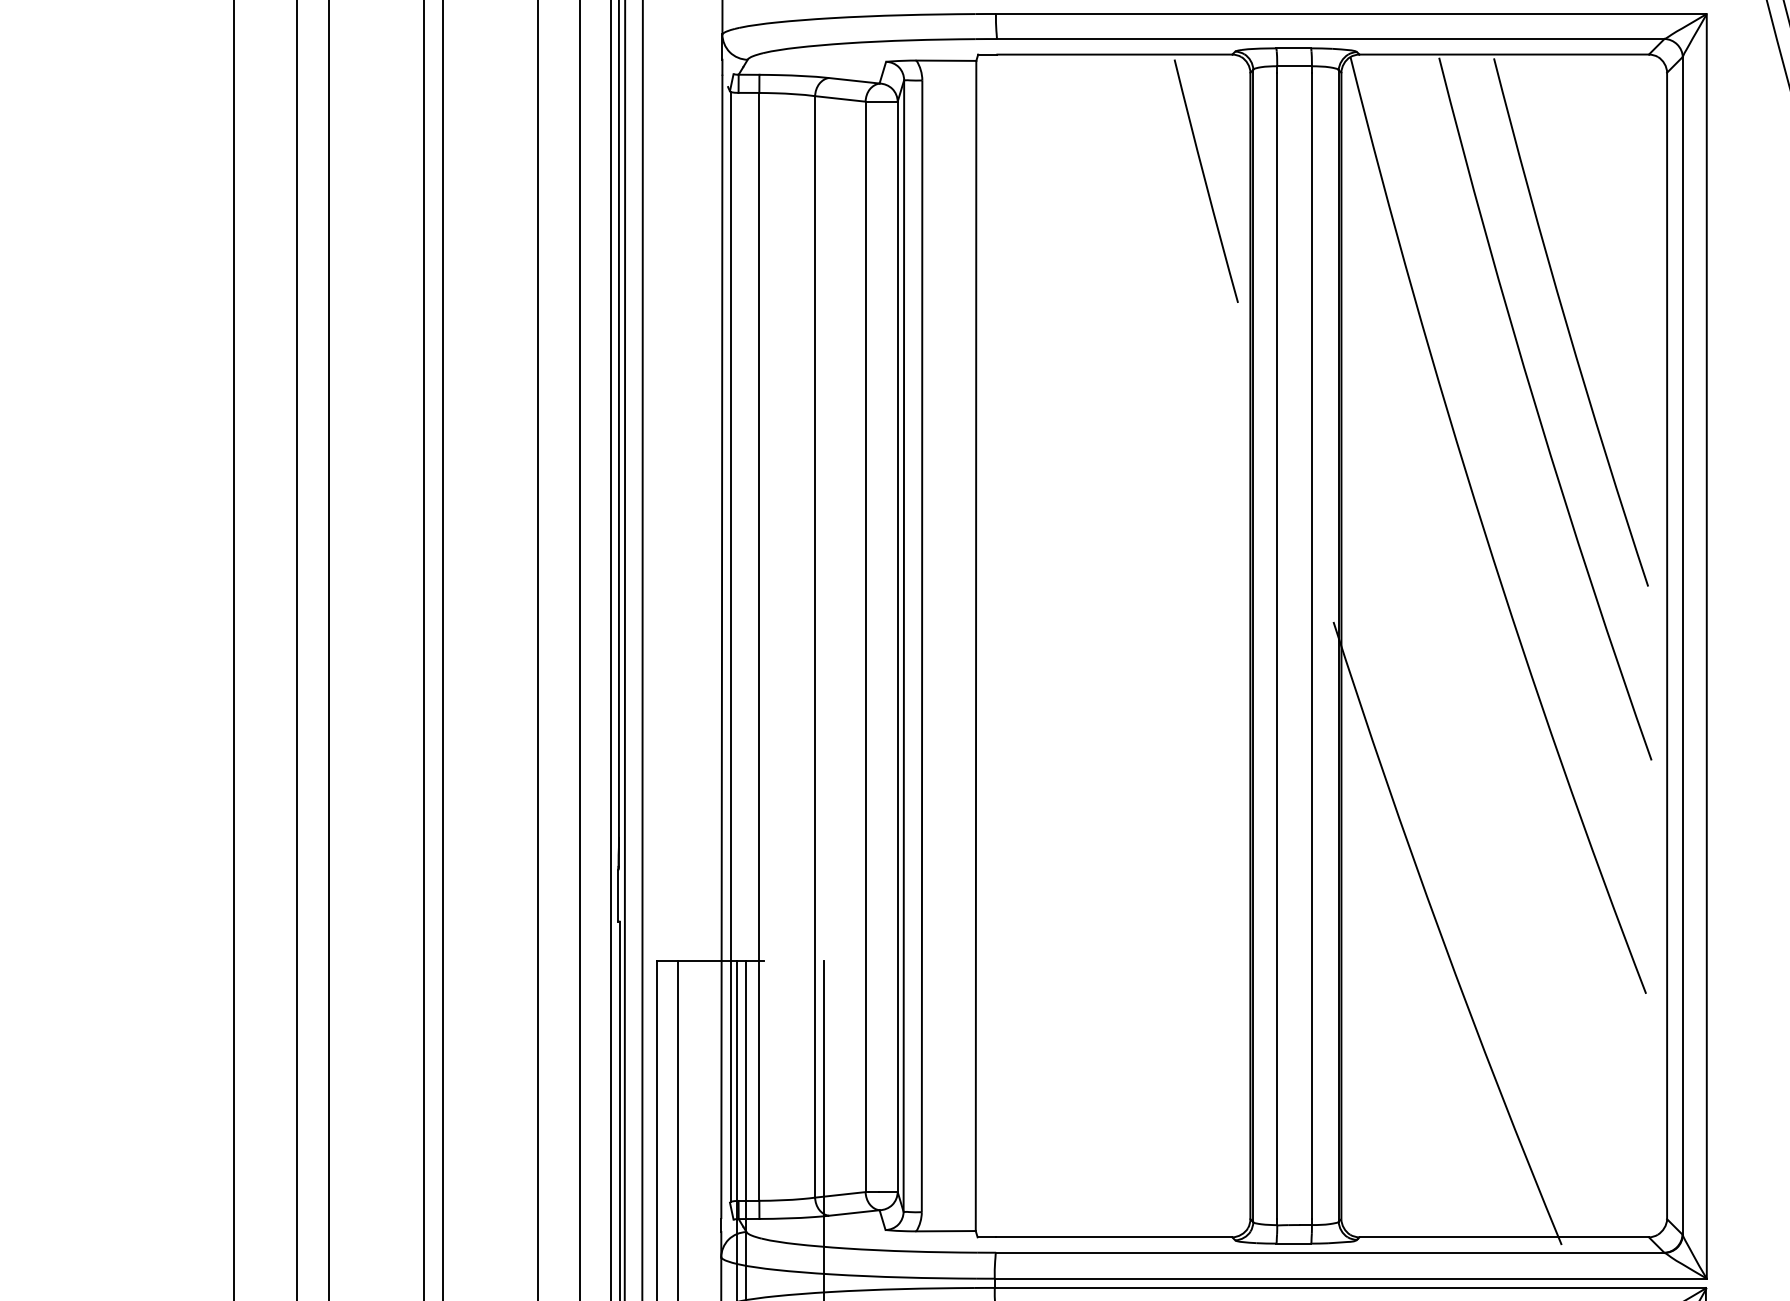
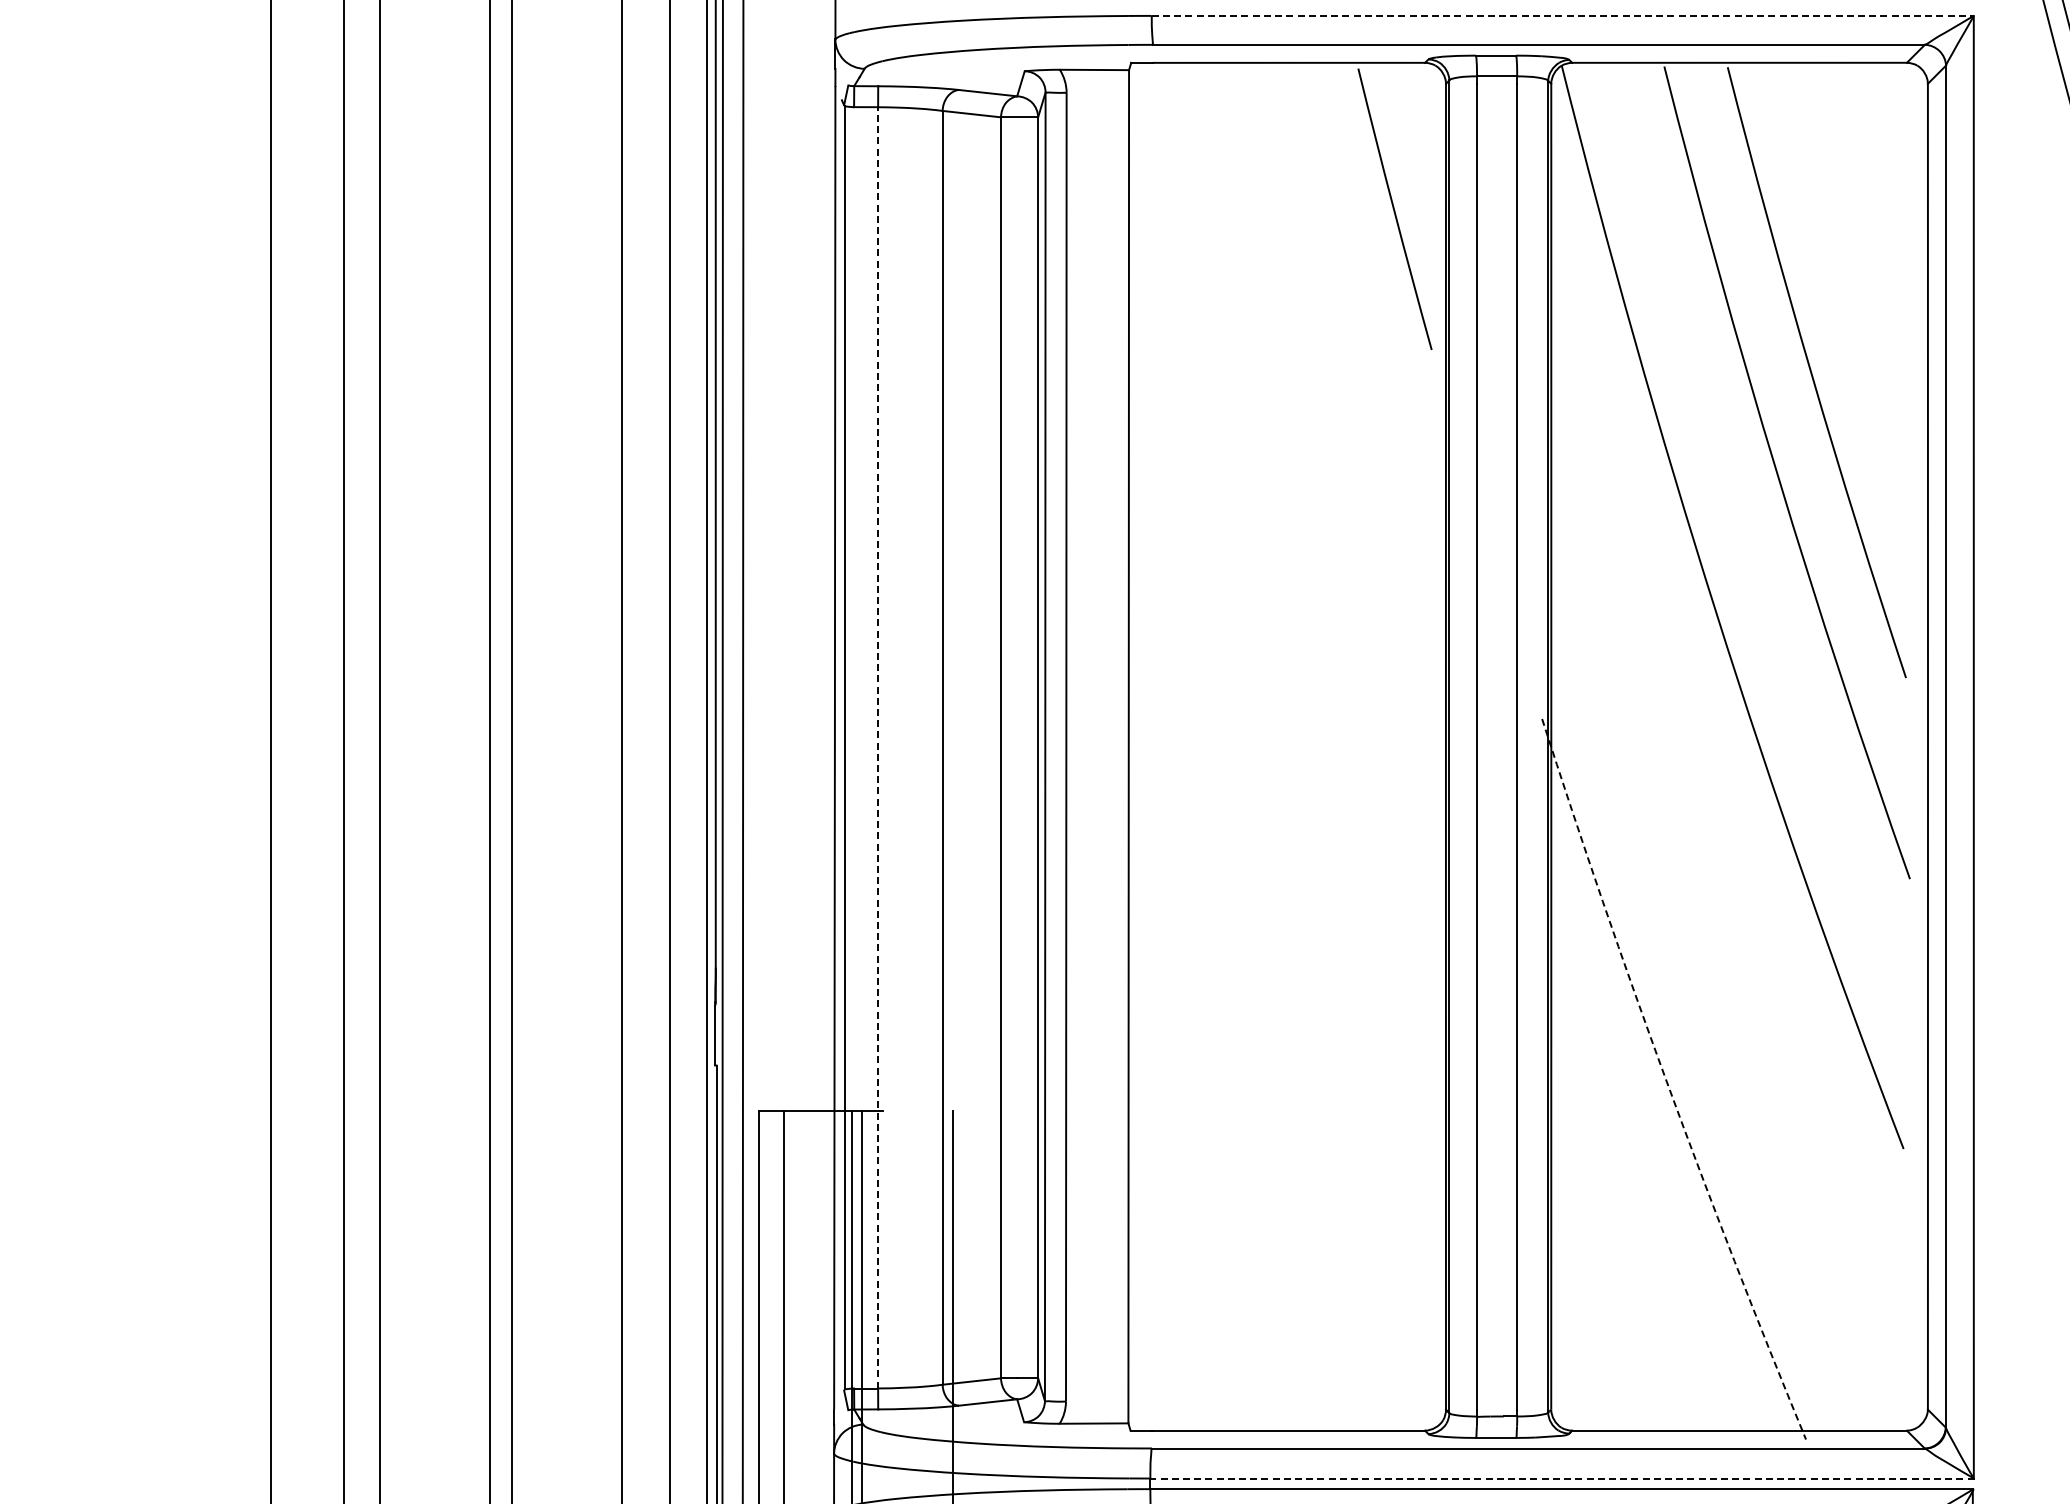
line: (1351, 13) -> (1562, 15), solid -> dashed
line: (759, 646) -> (878, 747), solid -> dashed
arc: (1441, 935) -> (1666, 1081), solid -> dashed
line: (1350, 1278) -> (1561, 1478), solid -> dashed

